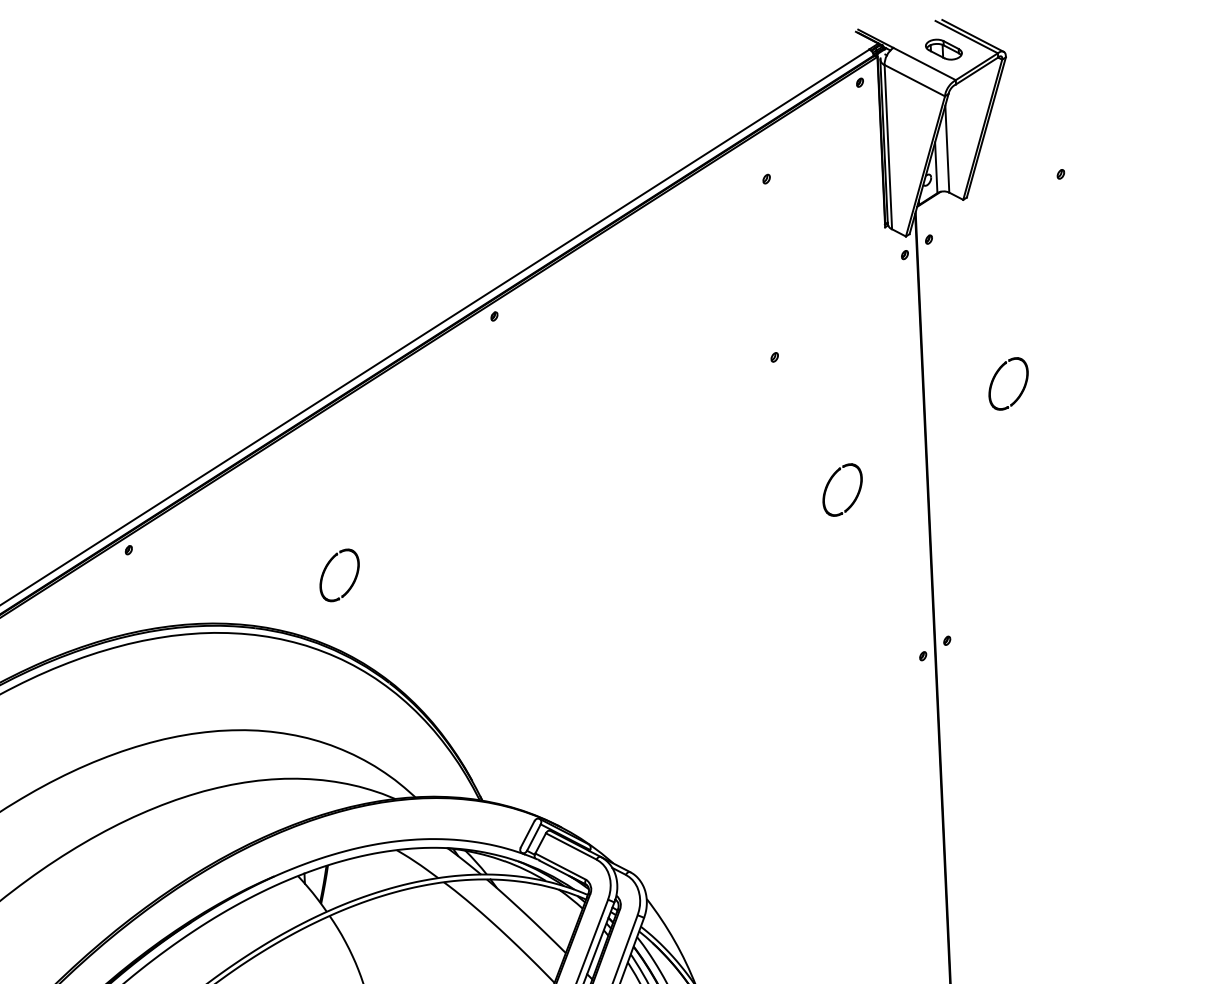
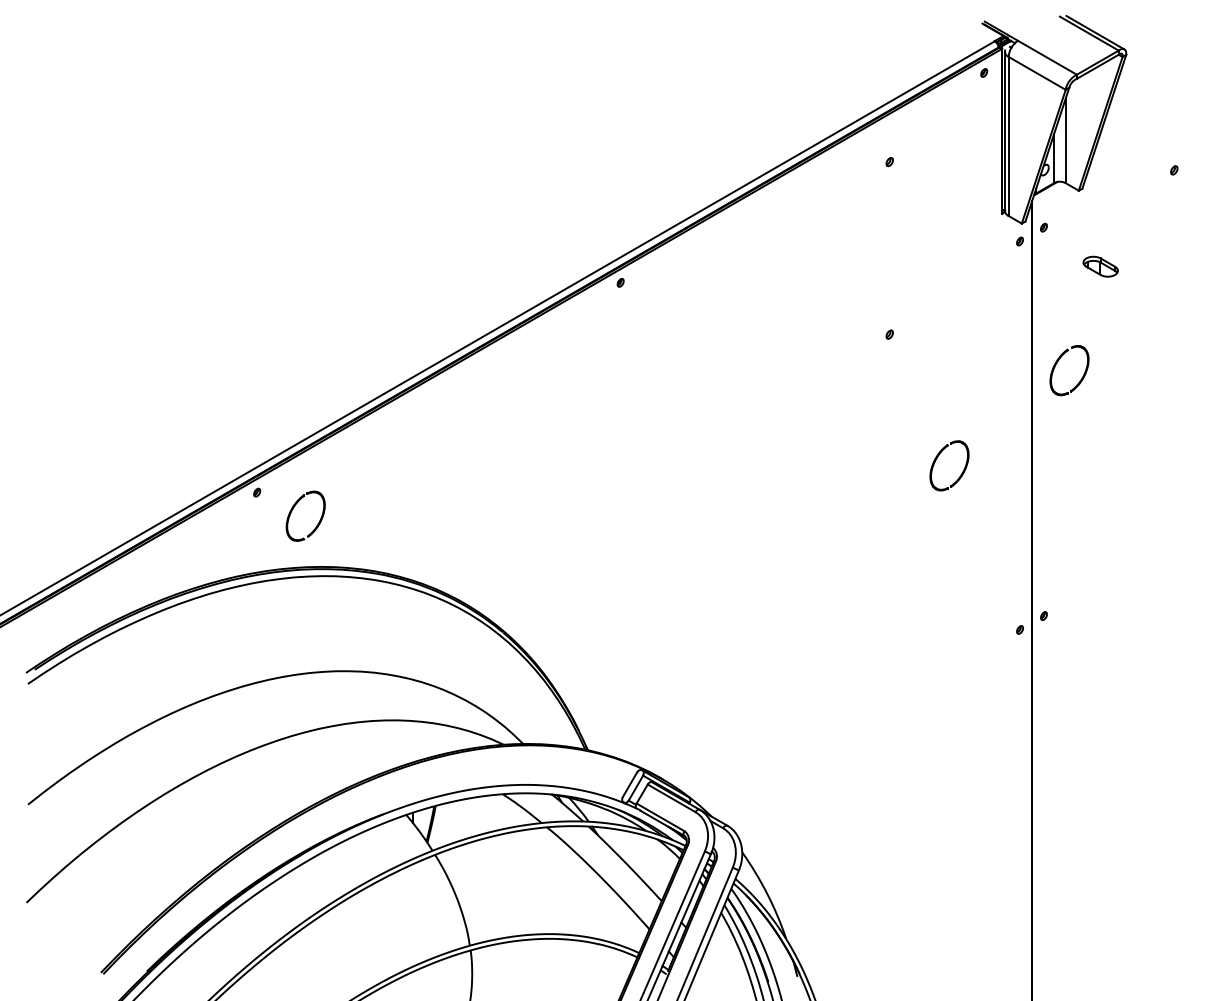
part: (943, 49) -> (1100, 266), moved
part: (995, 377) -> (1057, 363), moved
part: (326, 569) -> (293, 509), moved

